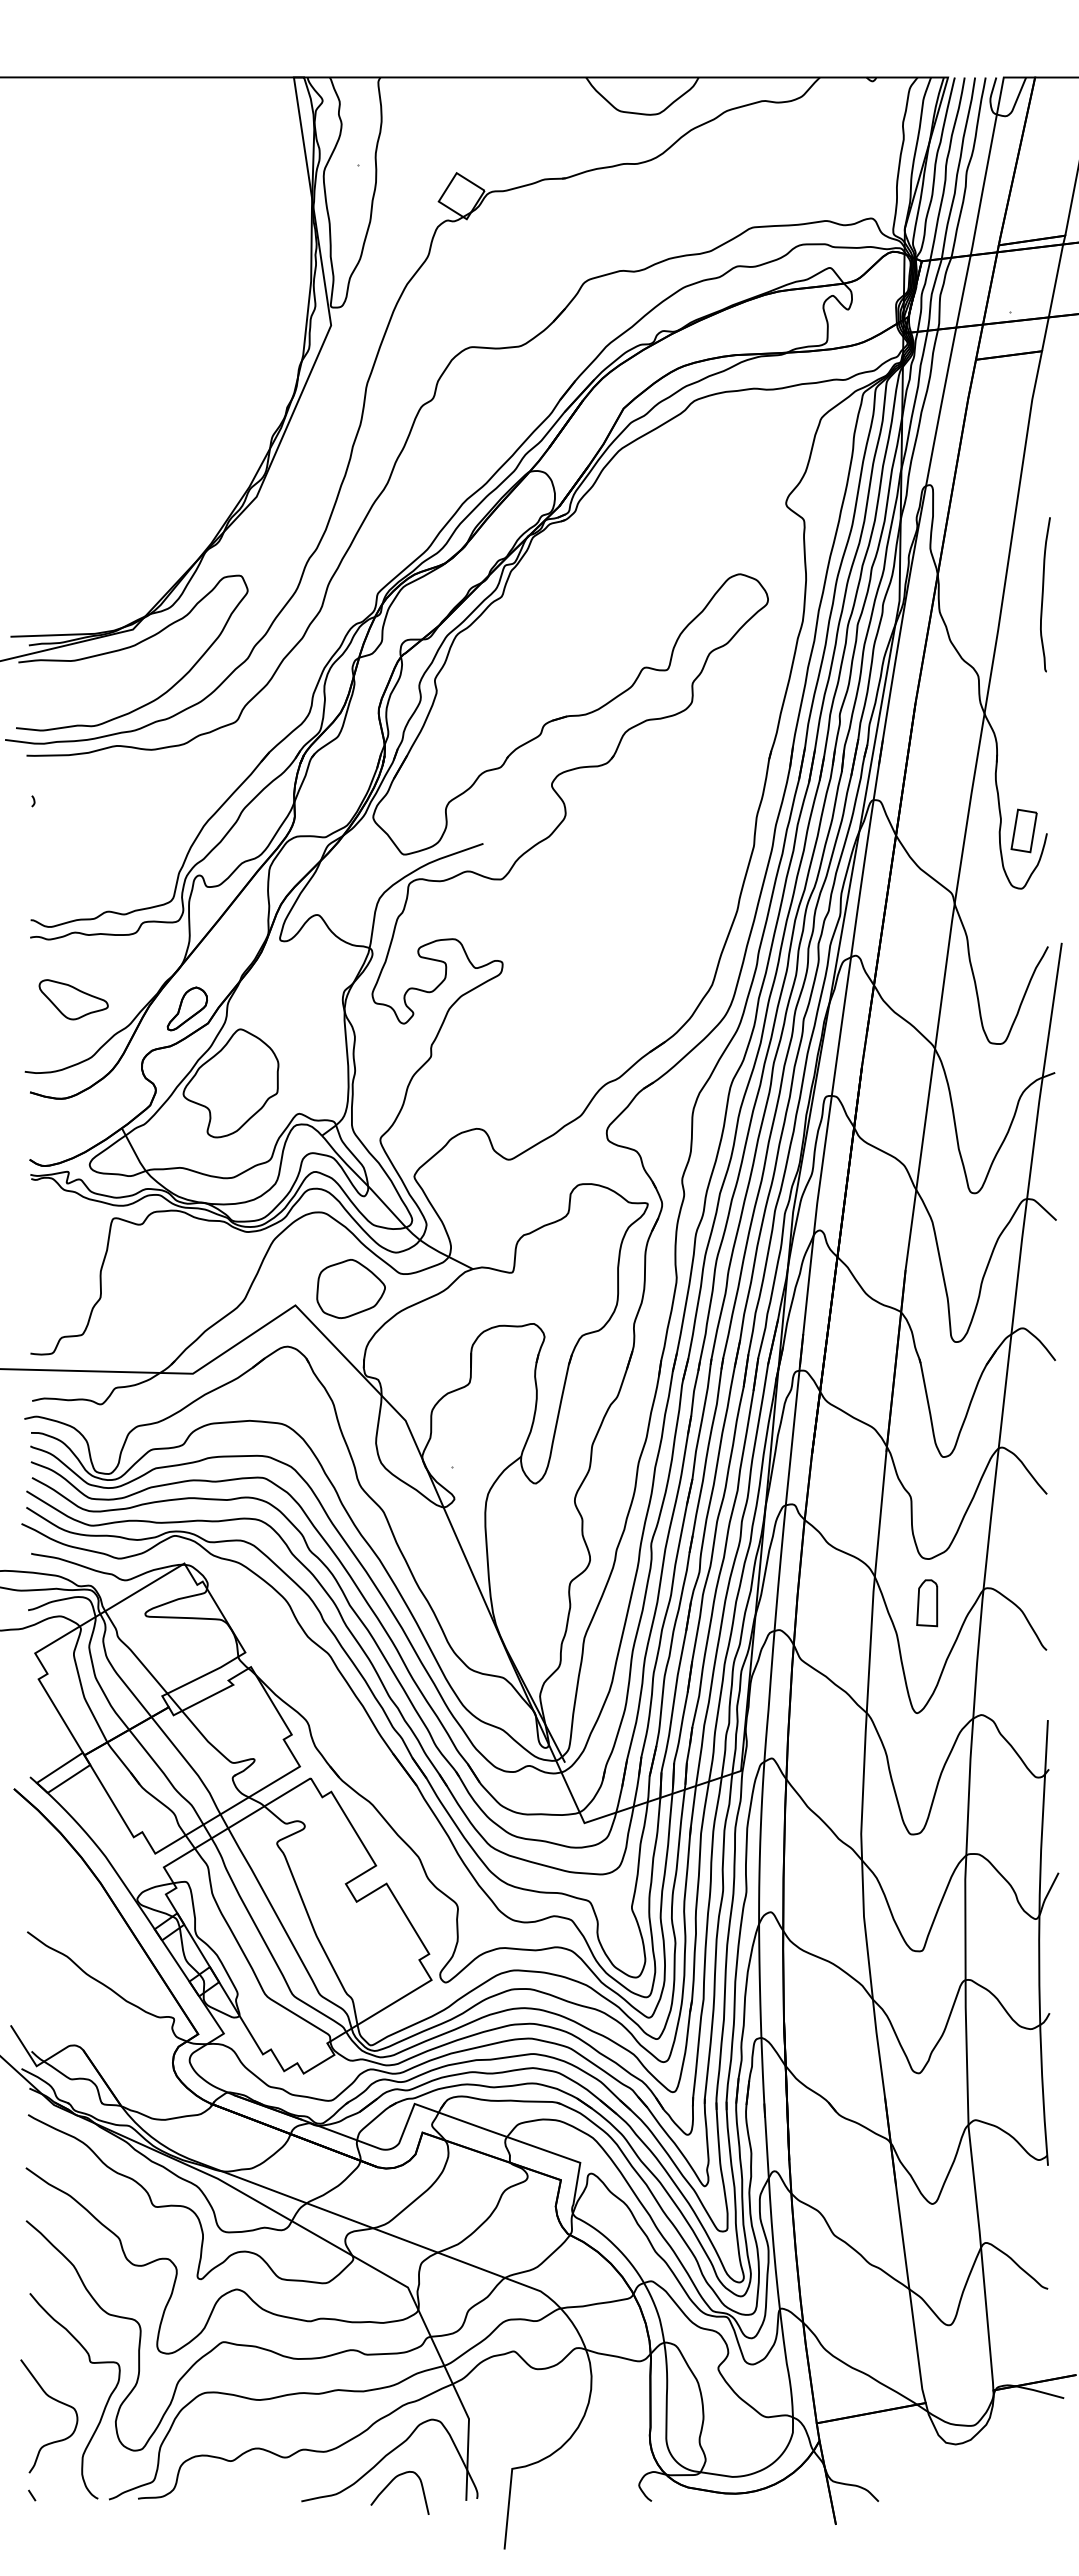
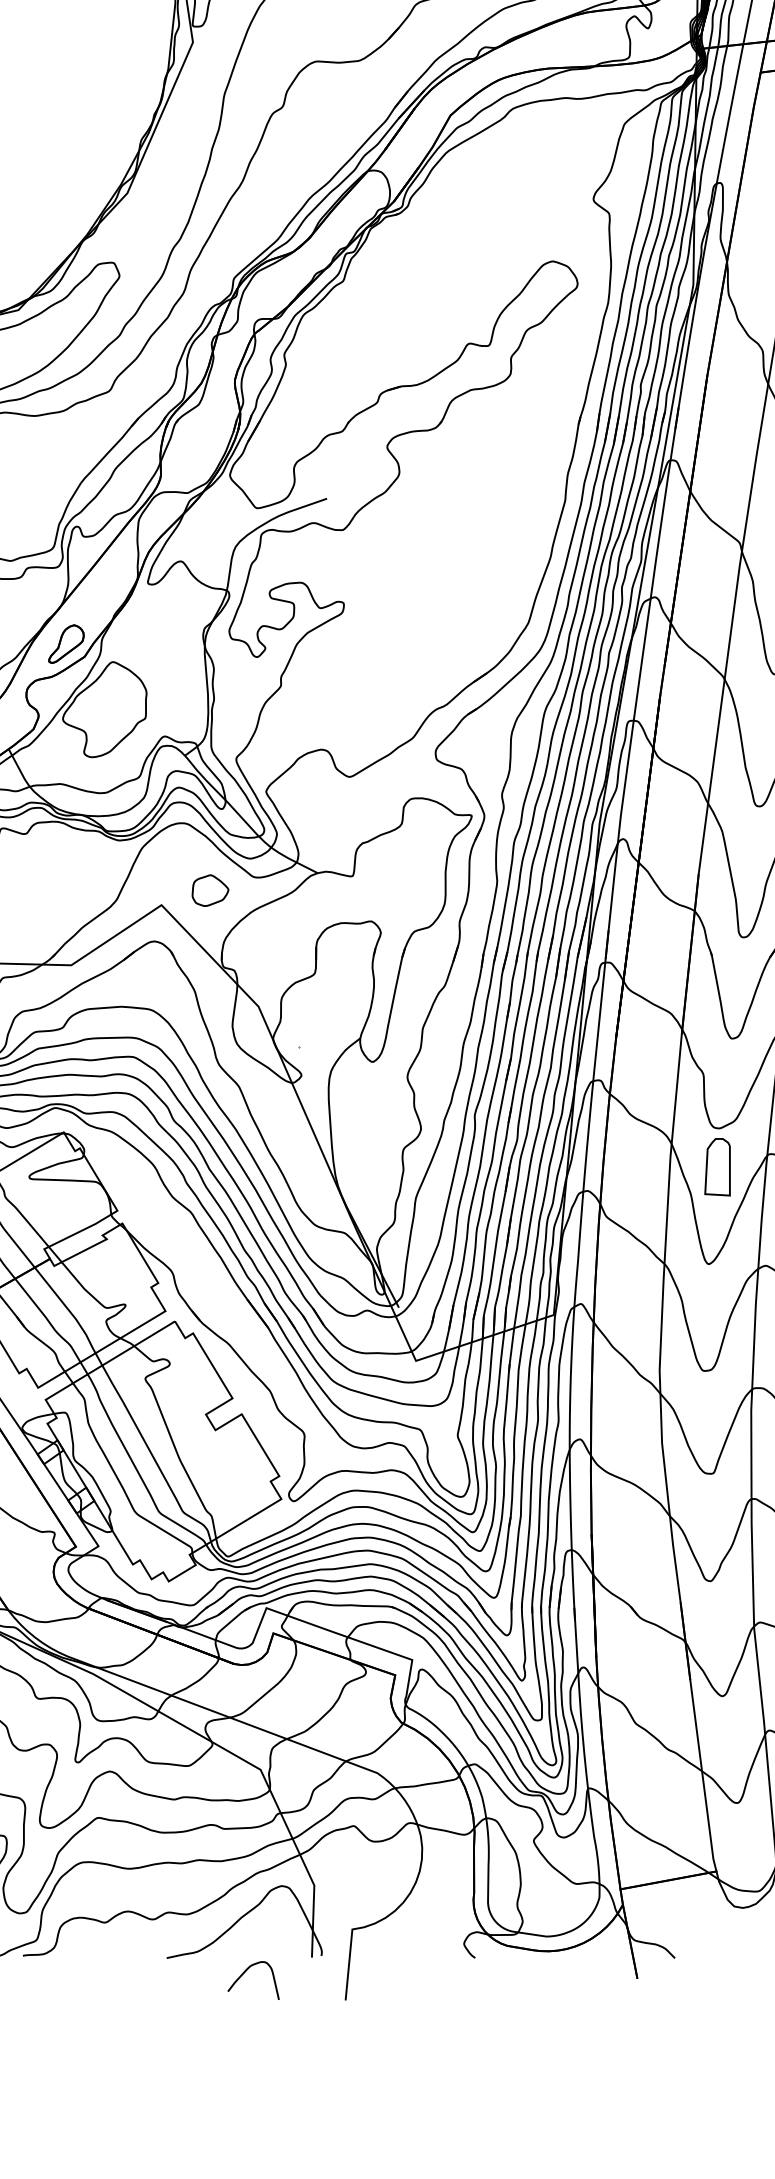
part: (350, 1288) -> (210, 890), size x0.6
part: (927, 1603) -> (717, 1167), size x1.4
curve: (389, 2485) -> (244, 1974), moved

